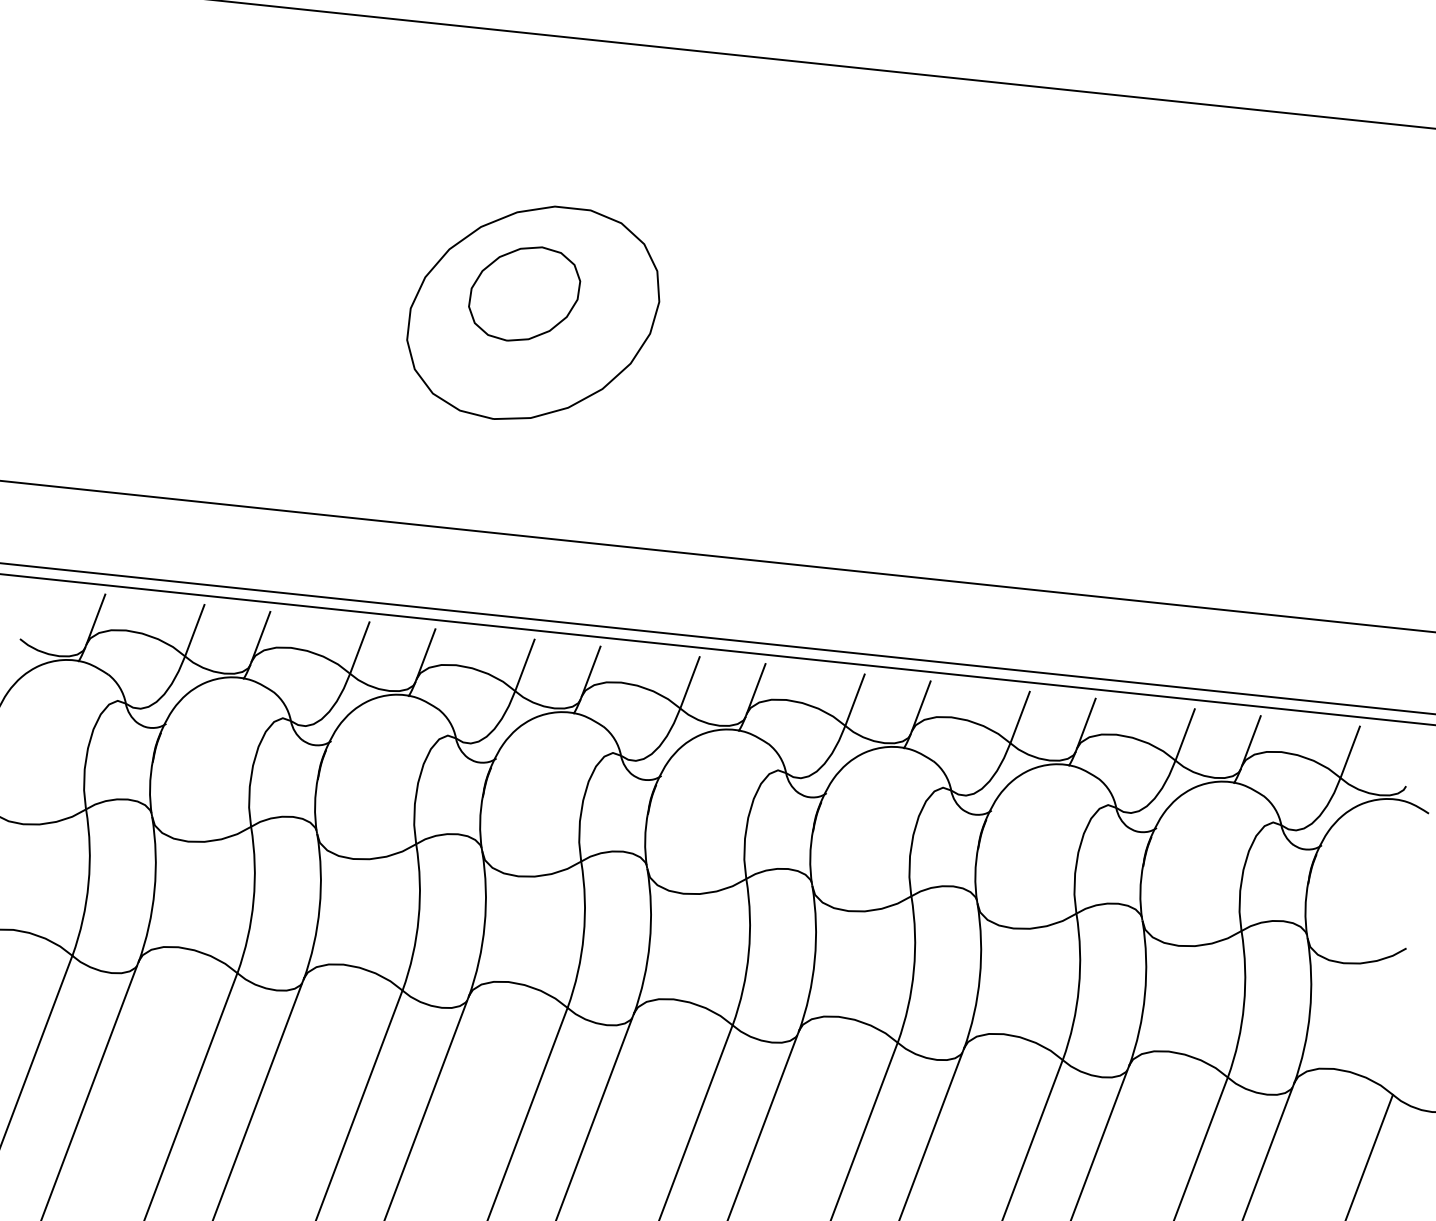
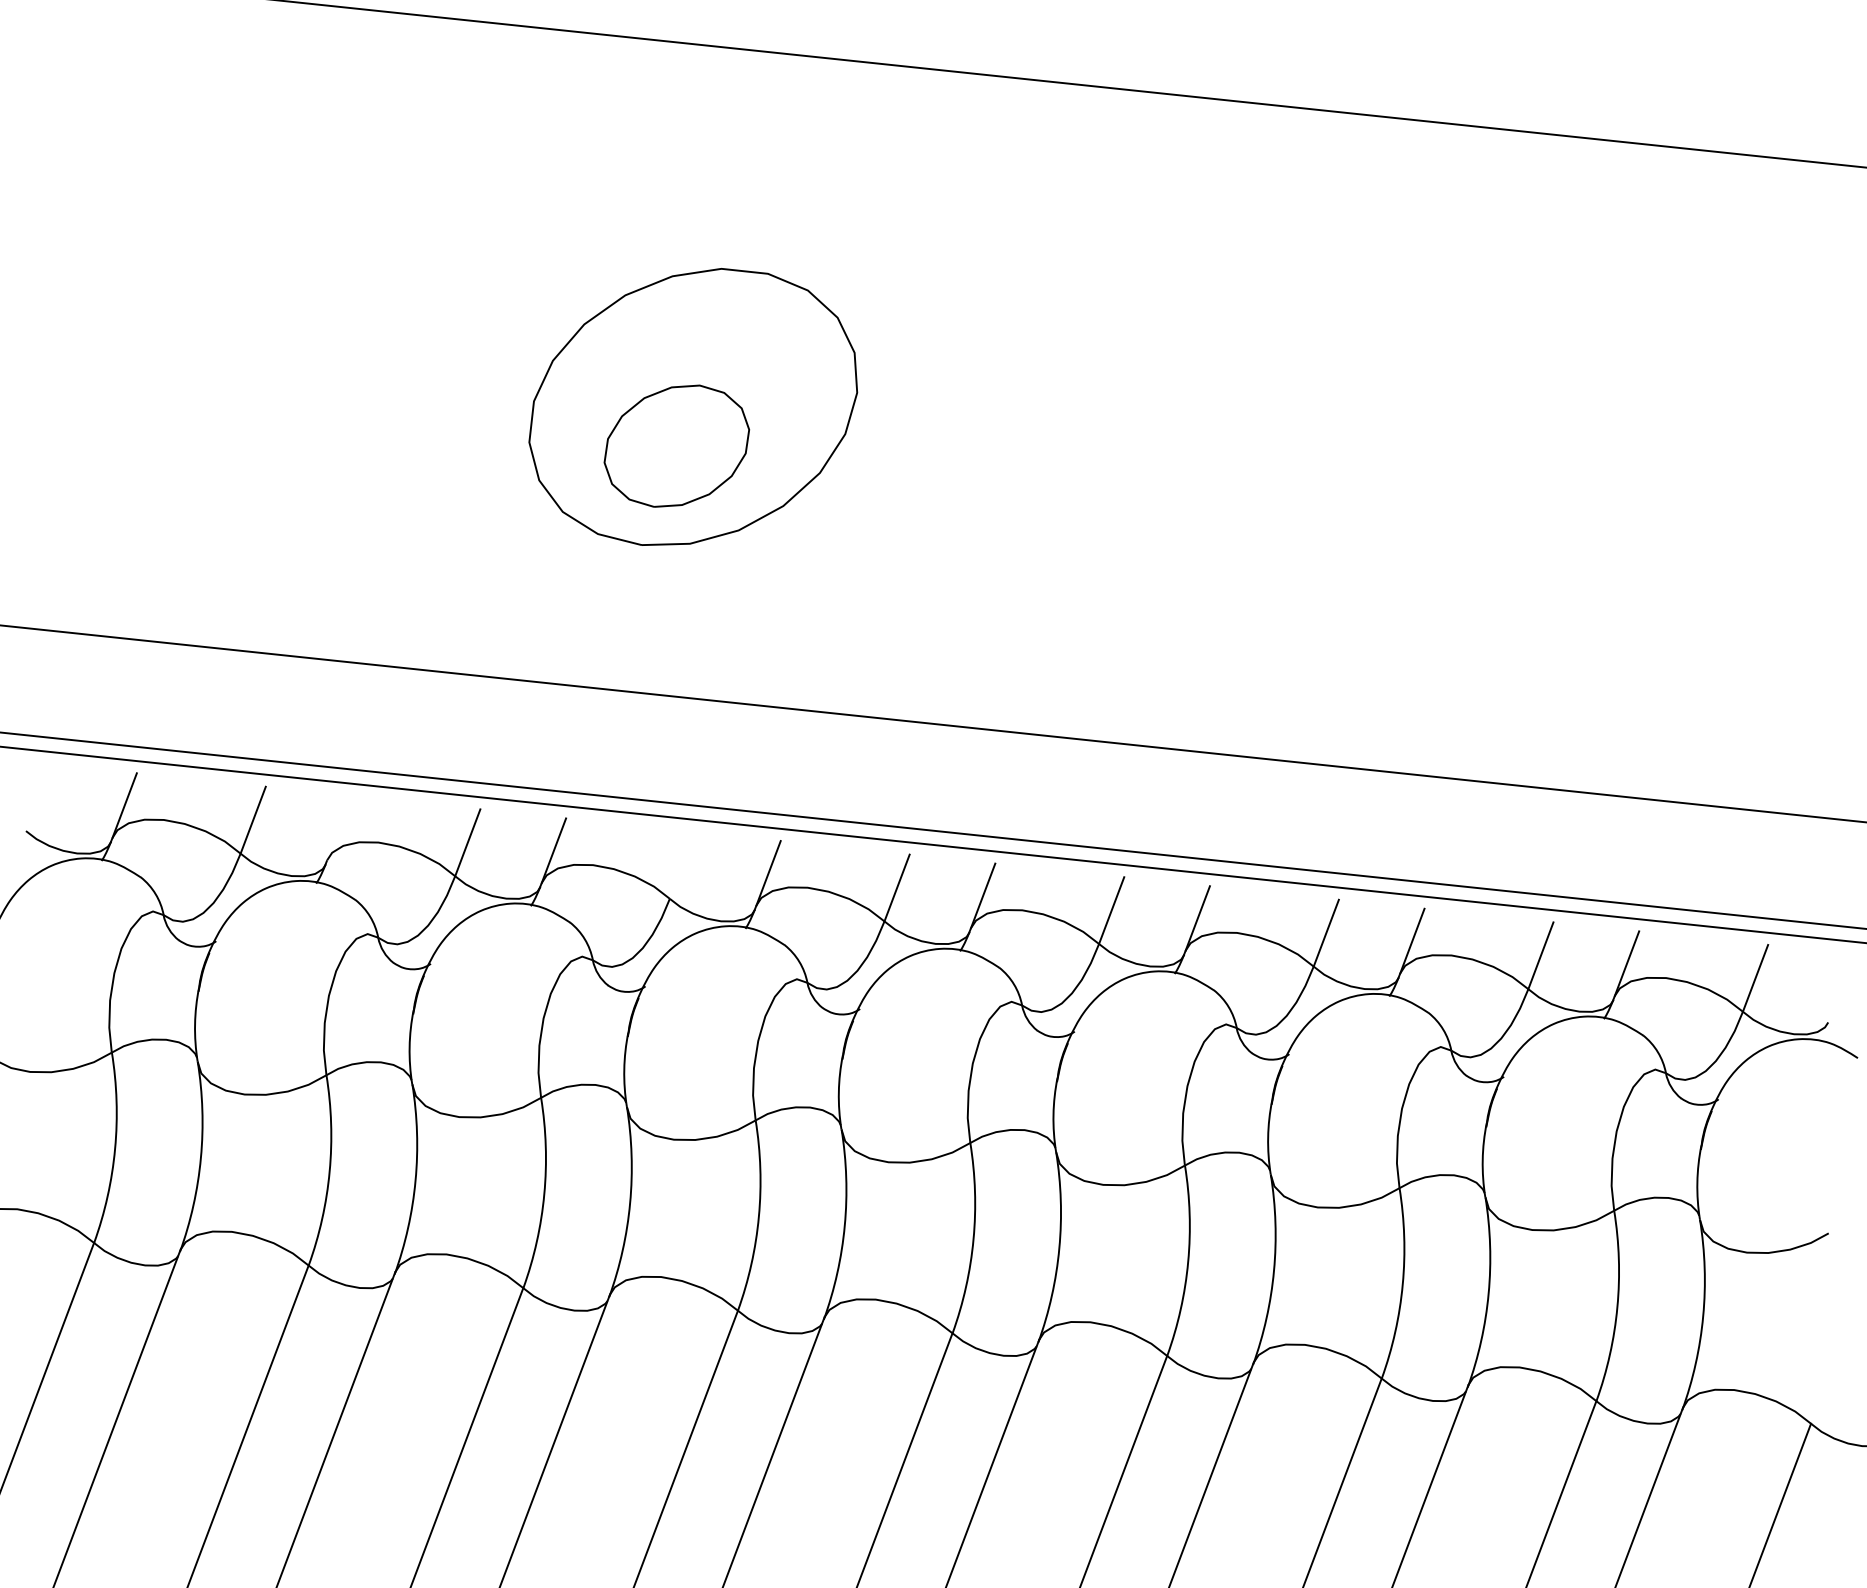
part: (524, 293) -> (676, 445), moved
line: (260, 636) -> (338, 827), removed
line: (524, 665) -> (681, 865), removed

